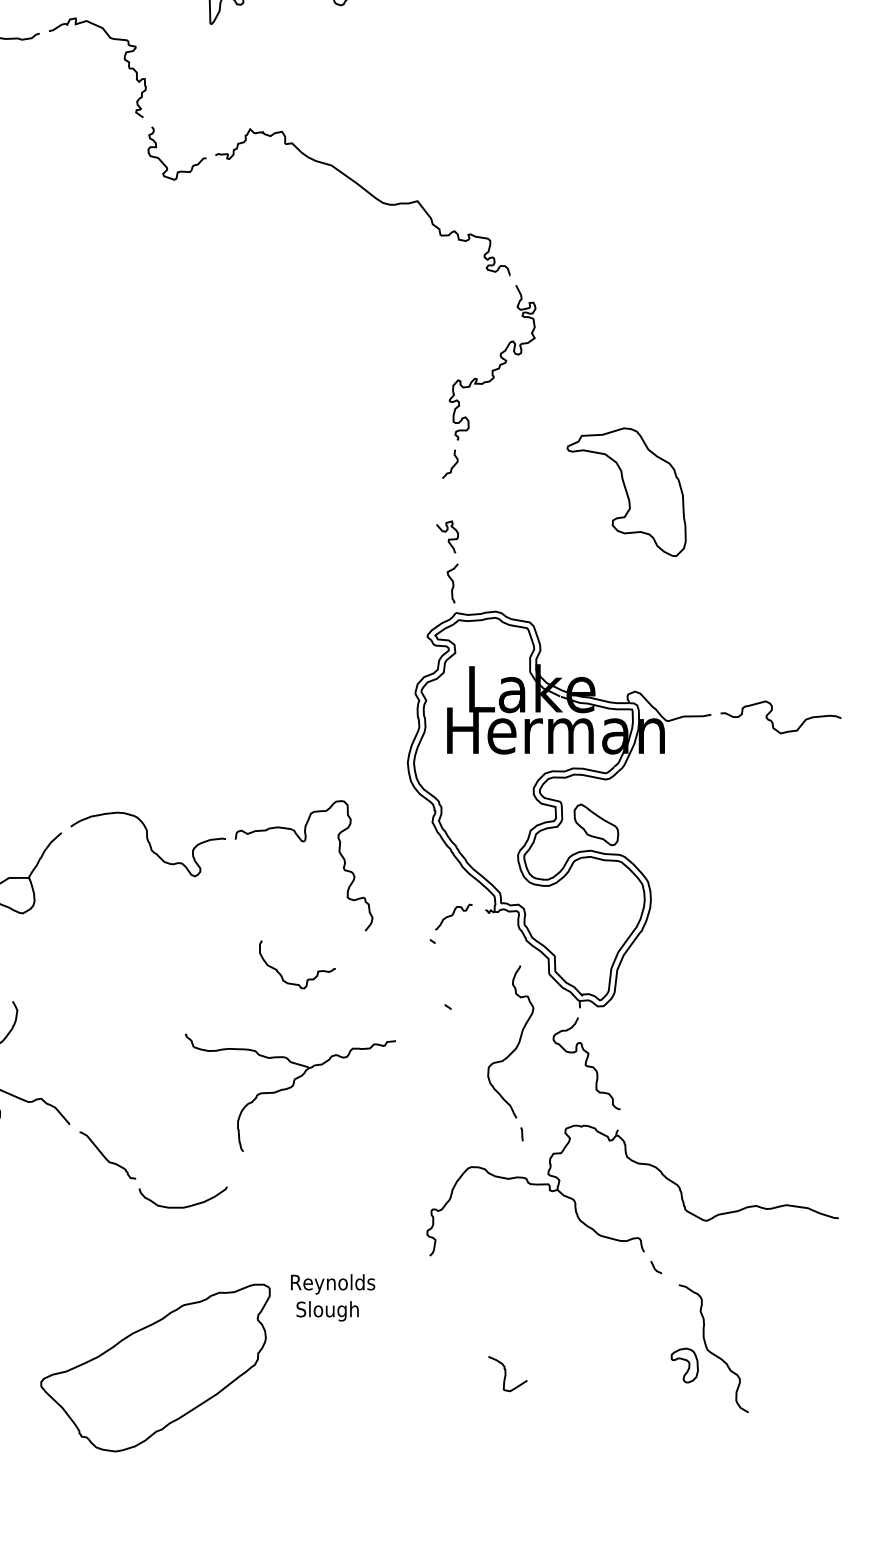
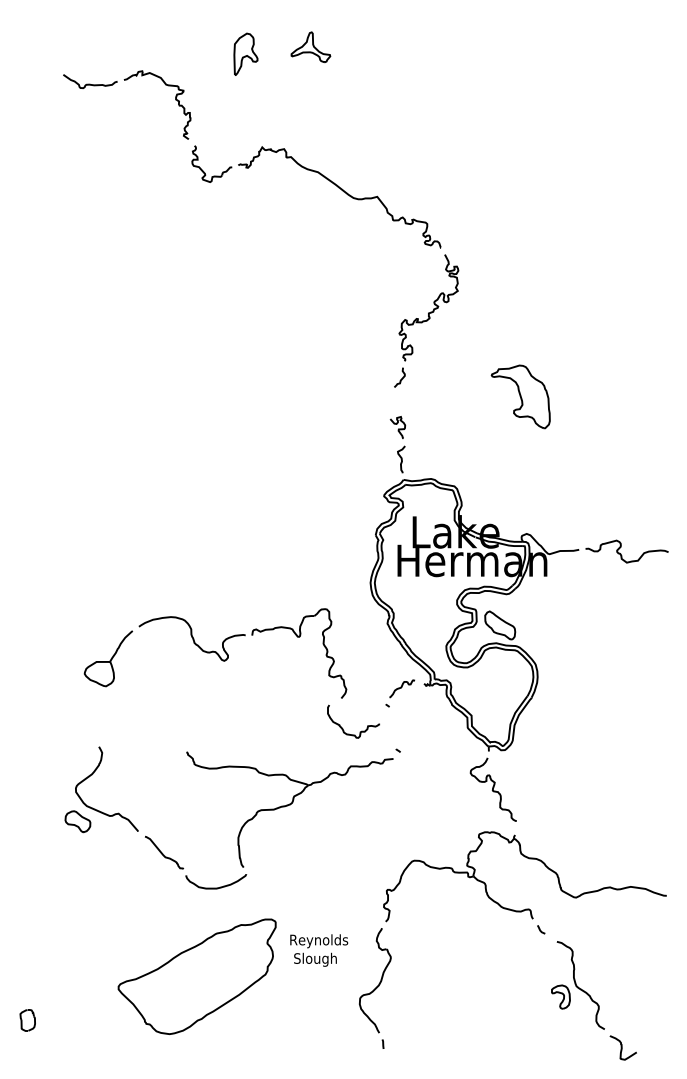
part: (625, 491) -> (520, 396), size x0.71
curve: (308, 977) -> (361, 730), moved
part: (511, 1053) -> (375, 988), moved
part: (289, 1092) -> (289, 809), size x1.43
part: (154, 1367) -> (196, 976), moved
curve: (506, 1373) -> (622, 1047), moved

